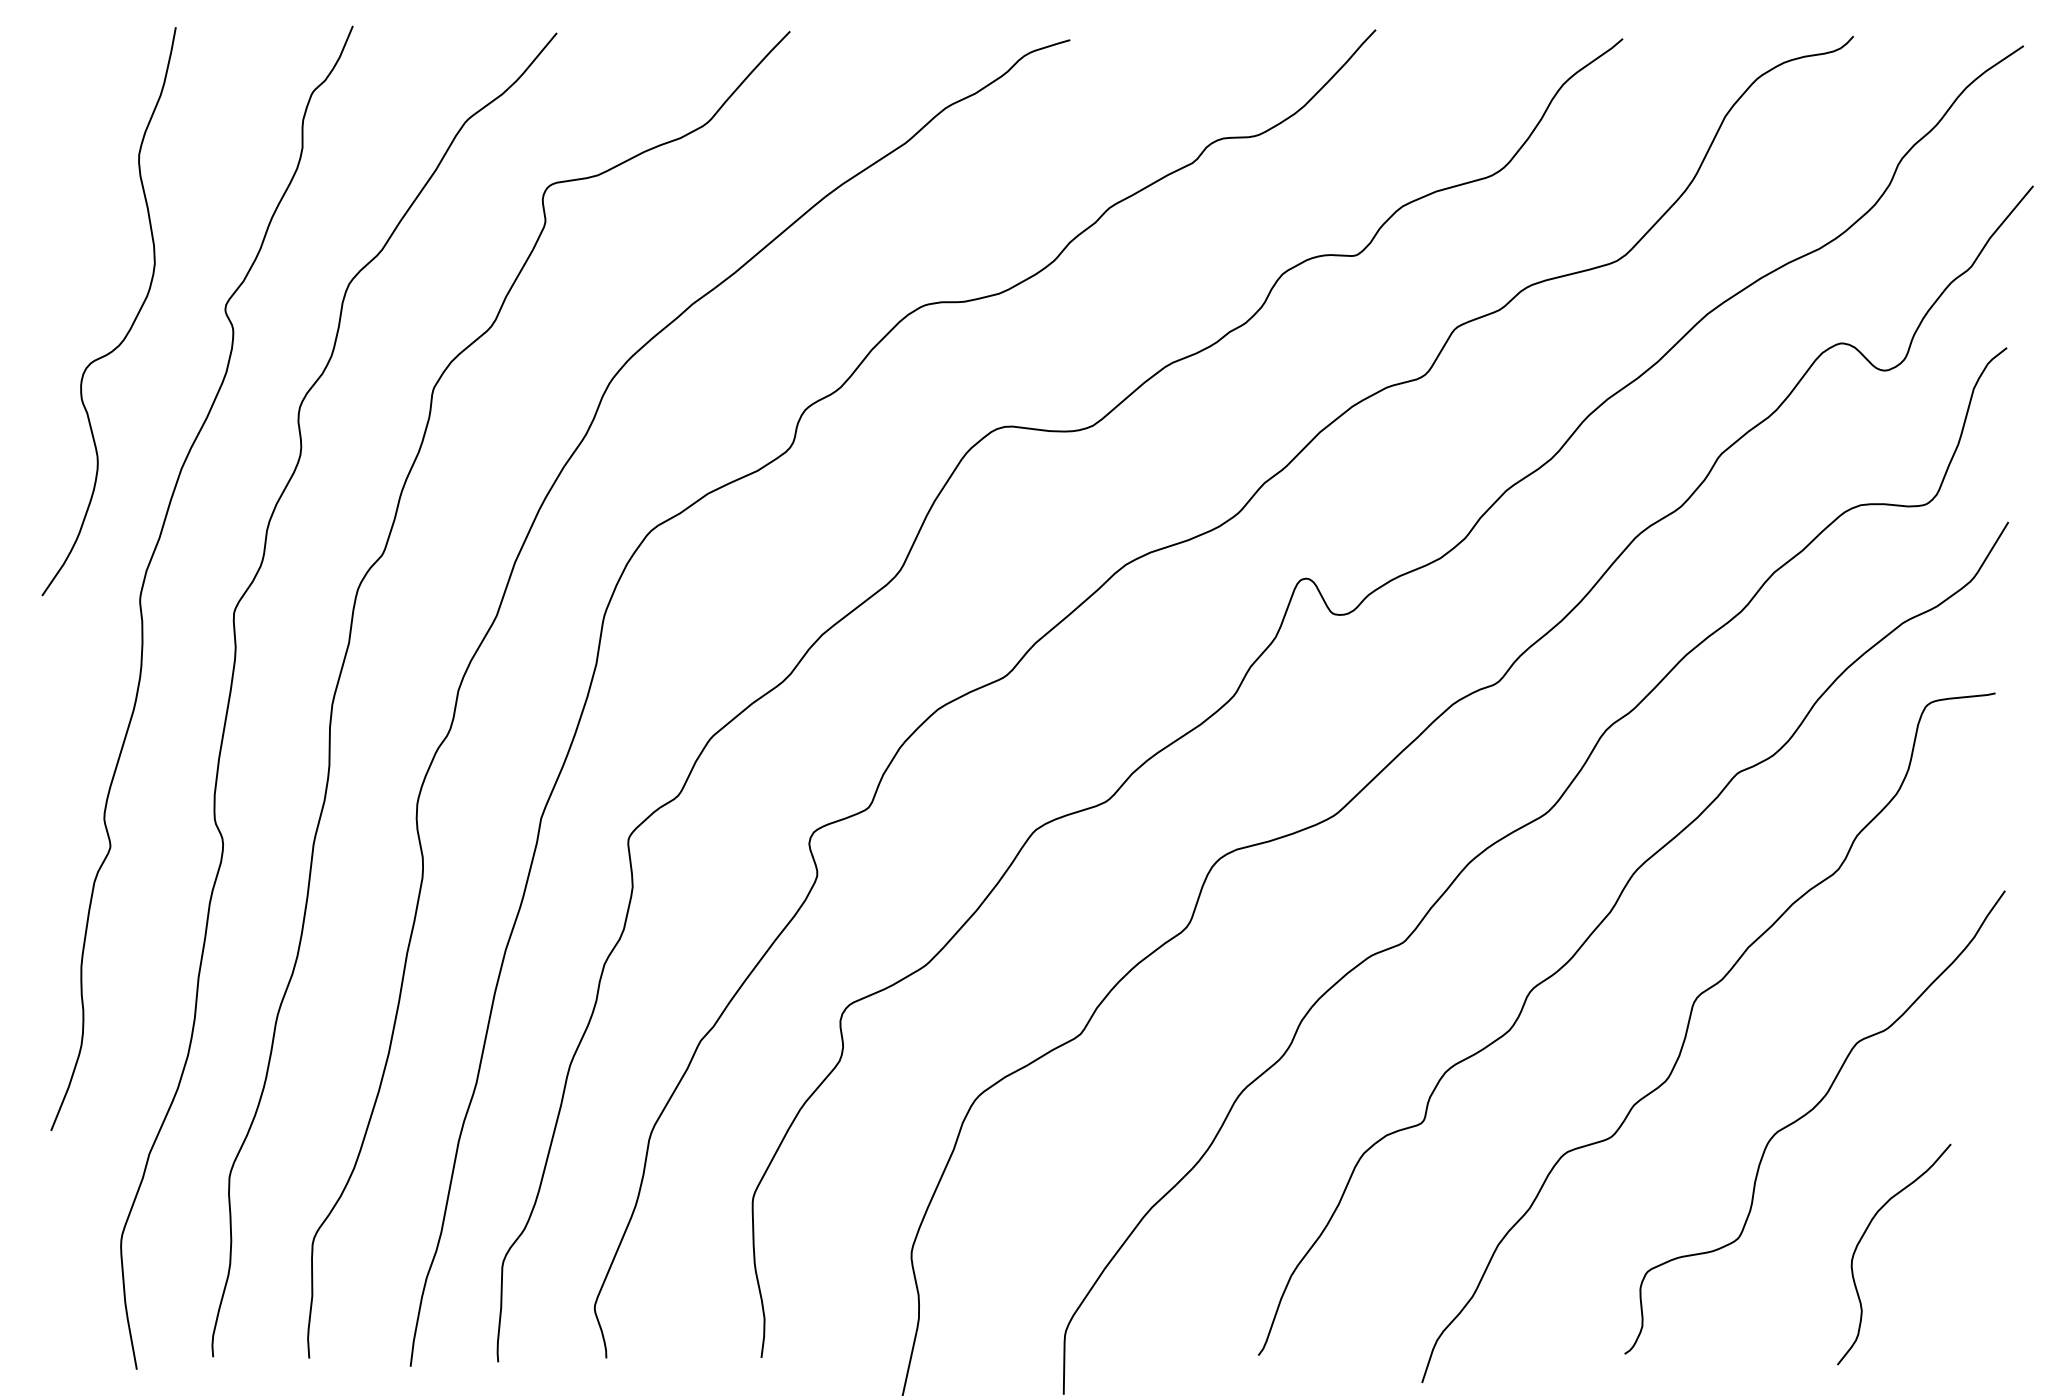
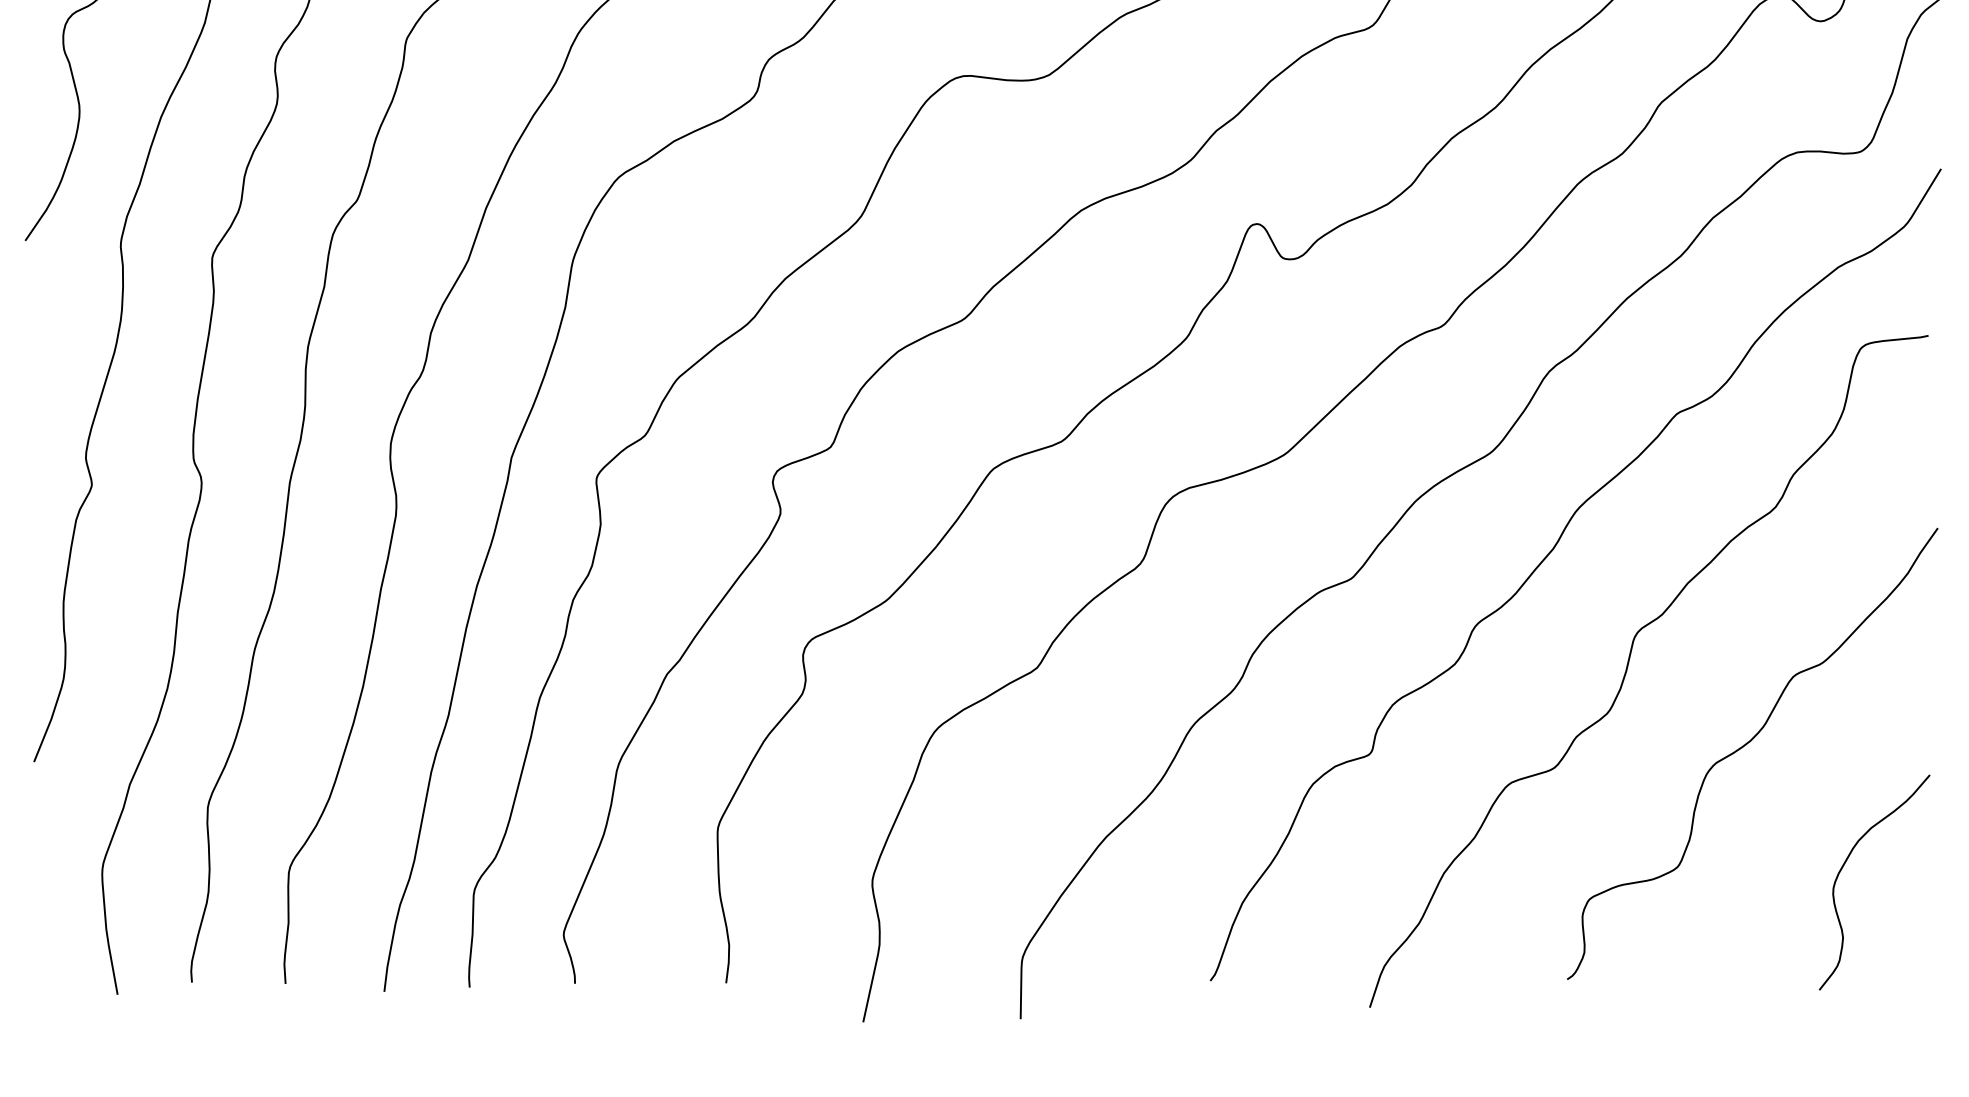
curve: (1864, 1235) -> (1845, 863), moved

